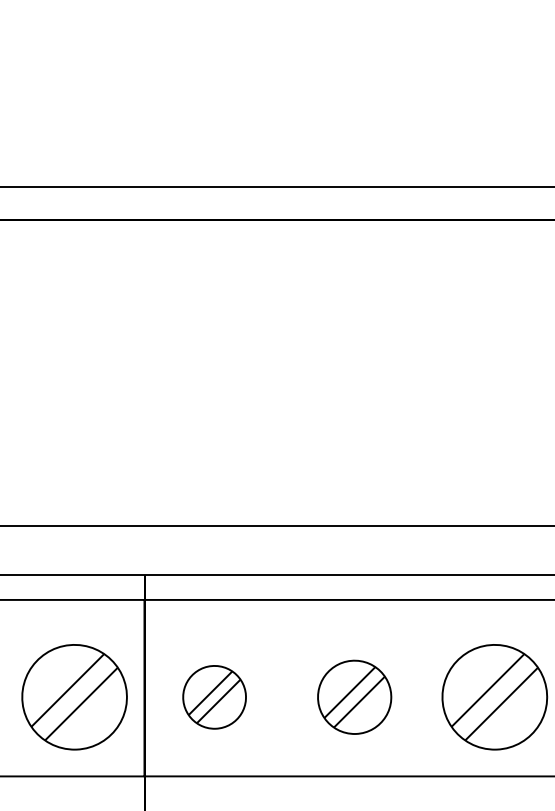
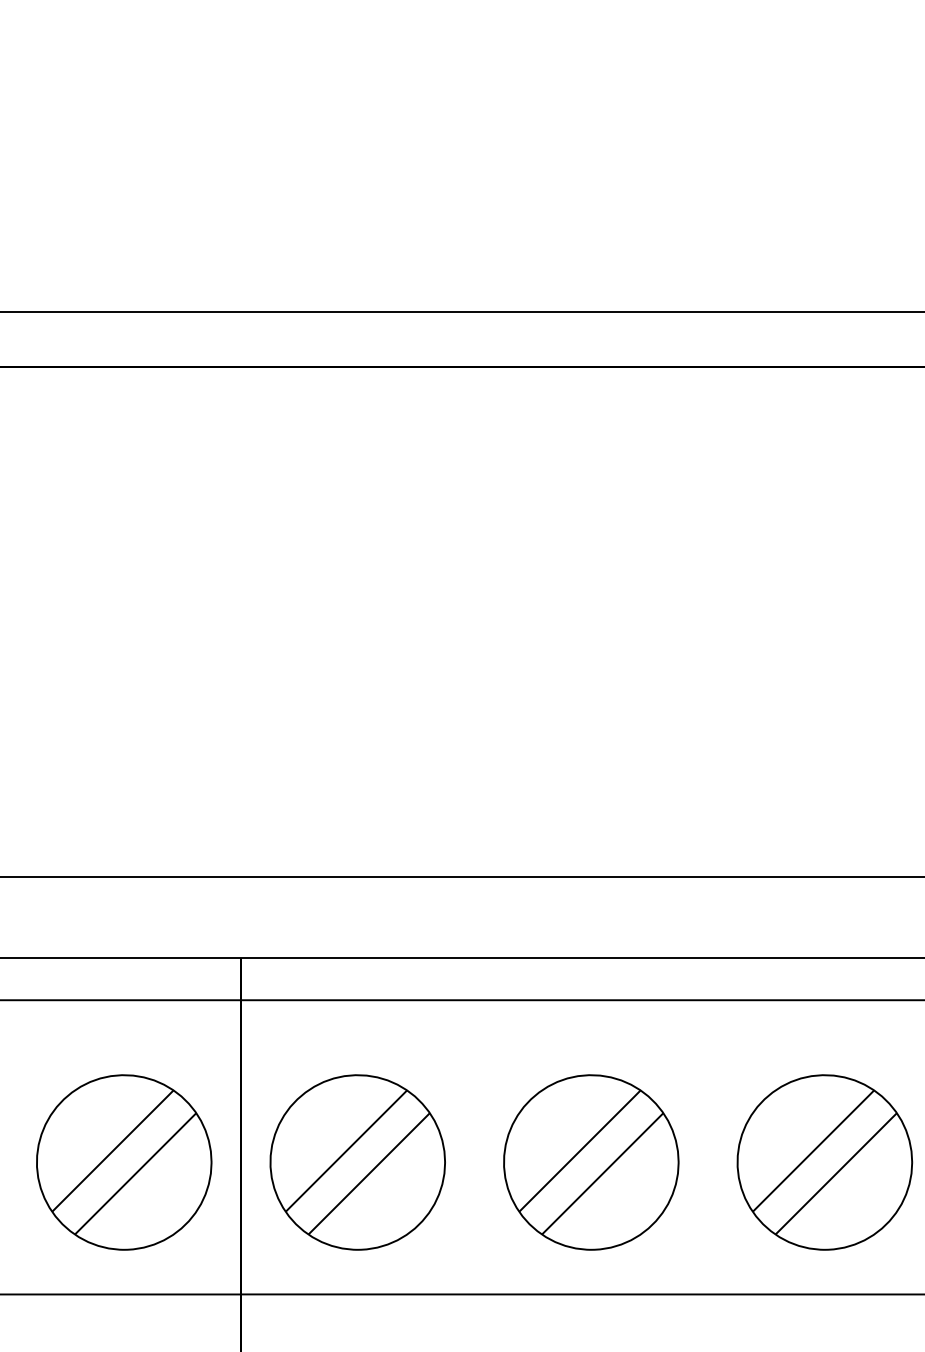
part: (214, 697) -> (357, 1162), size x1.67
part: (354, 697) -> (590, 1162), size x1.43

